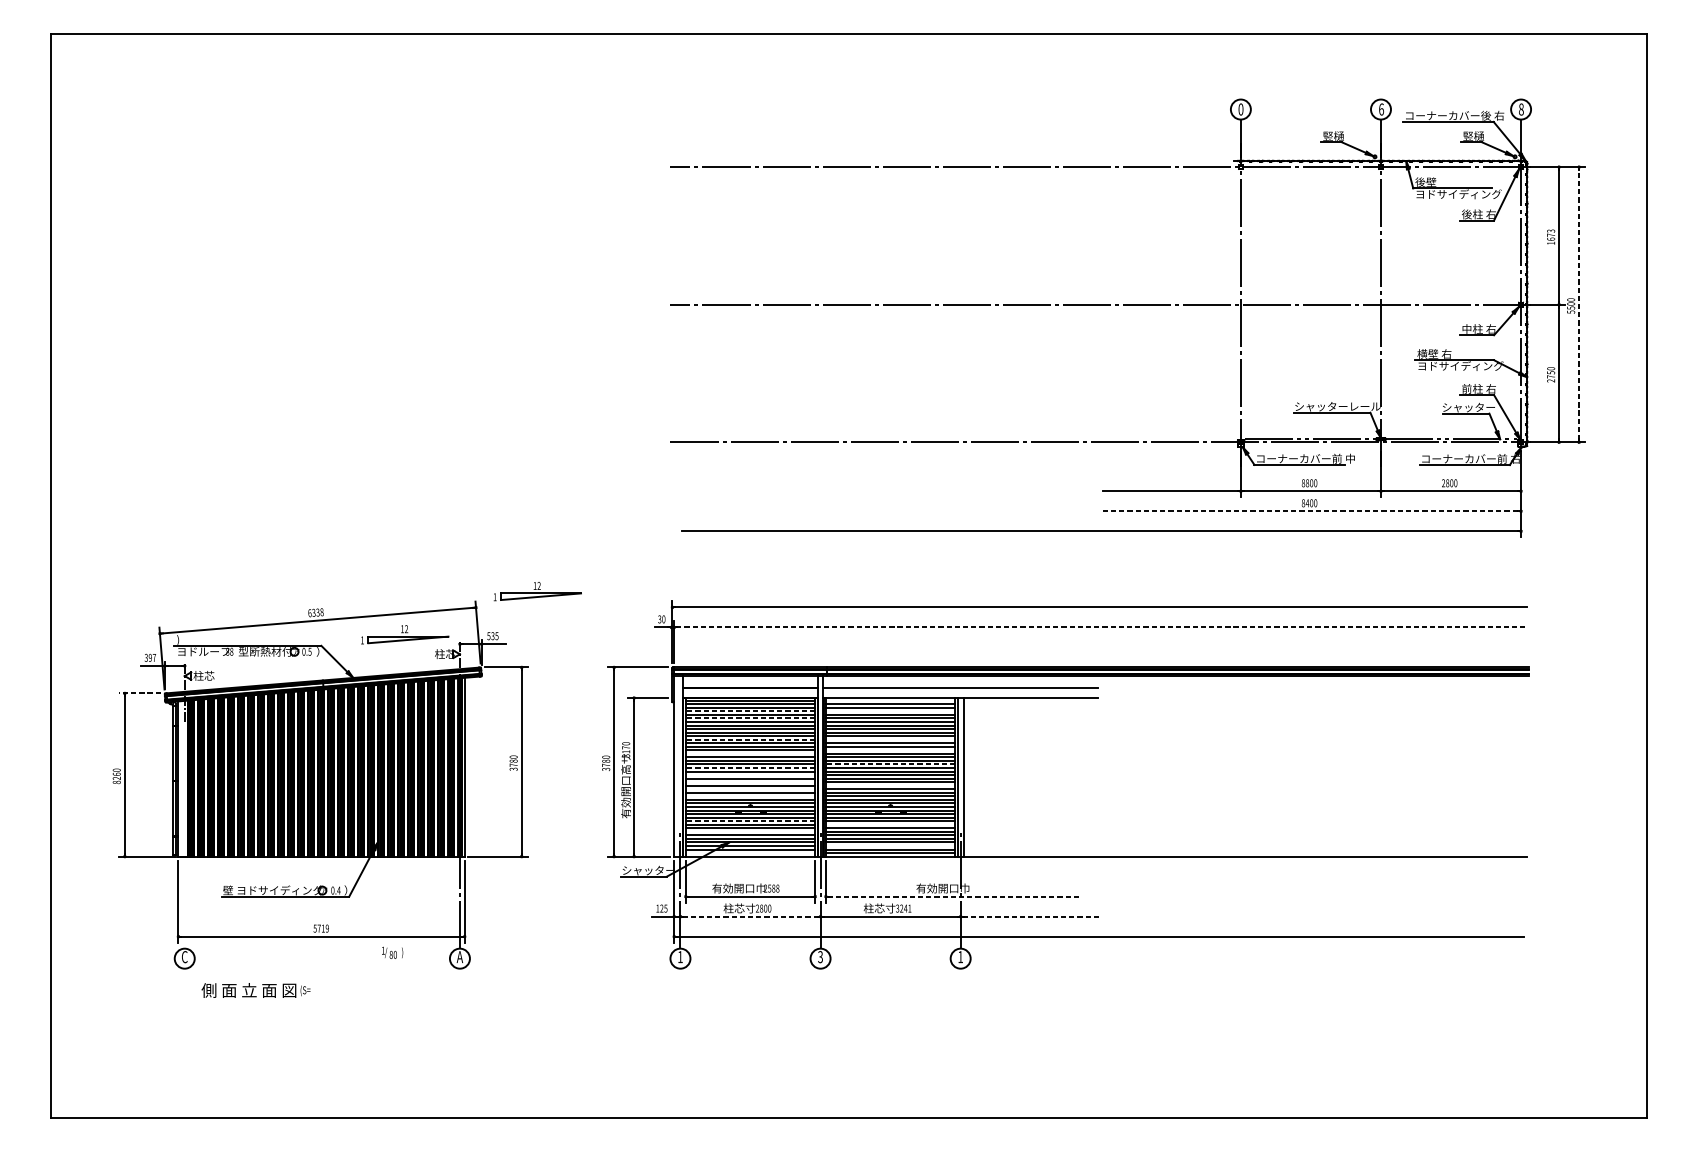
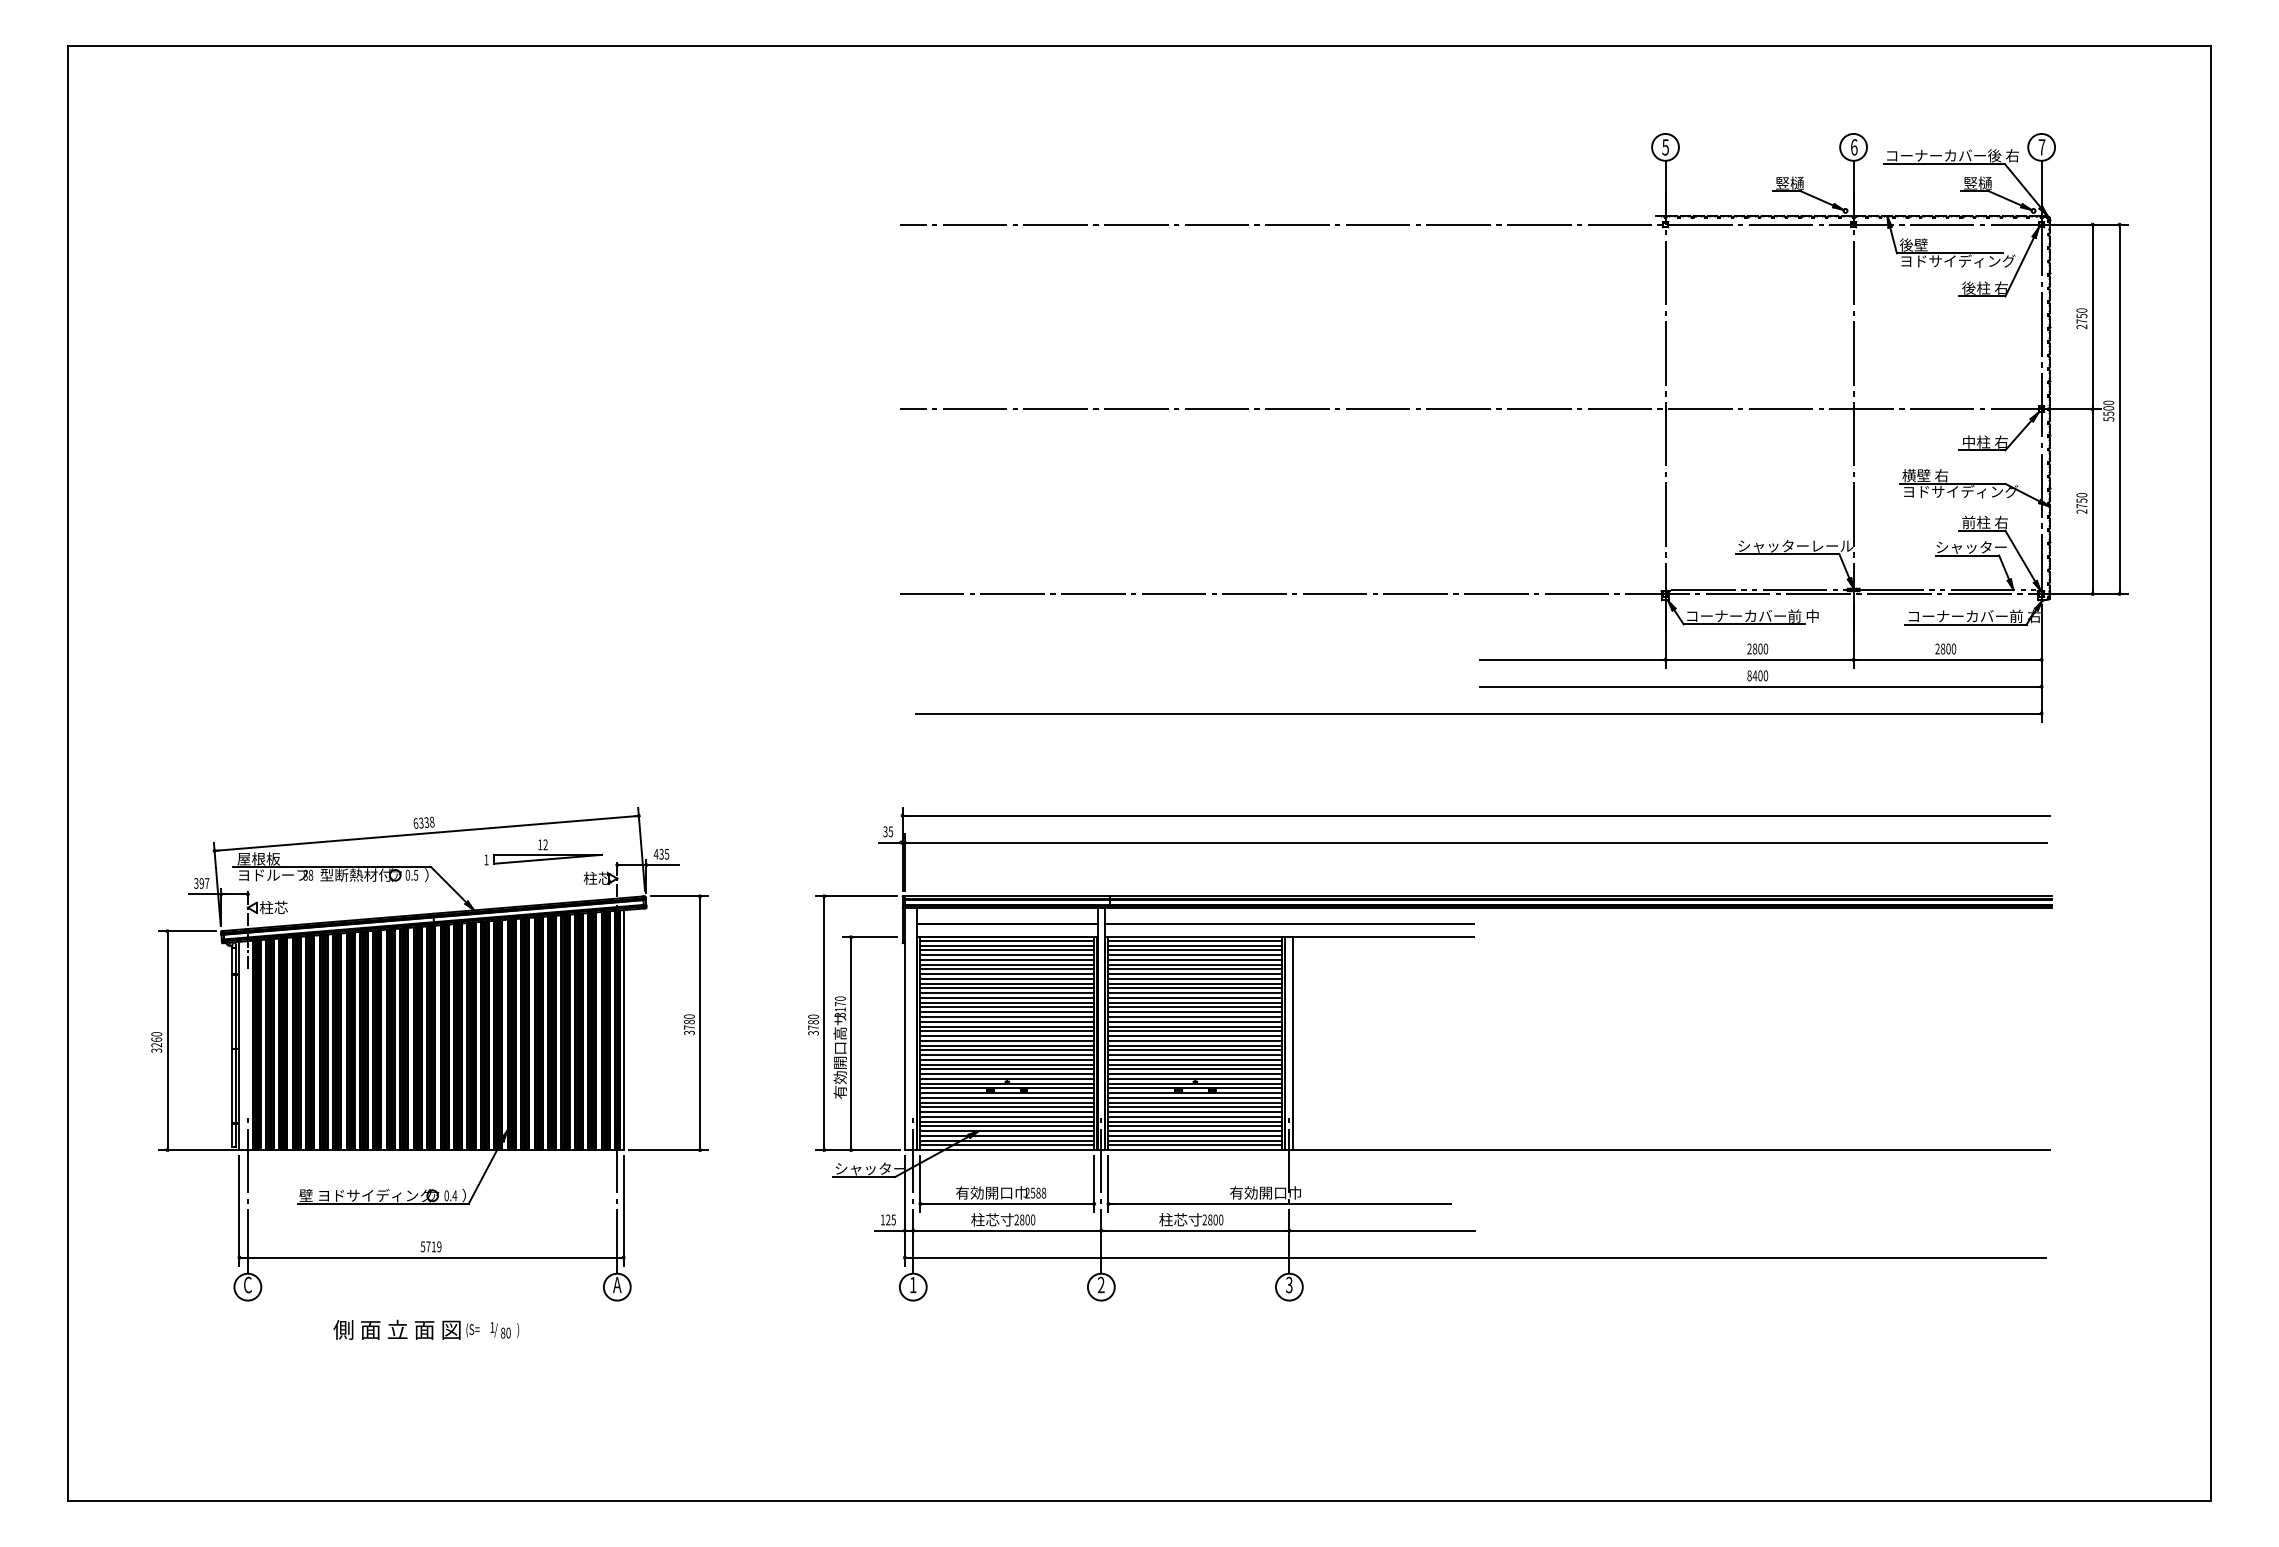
text: (1240, 109) -> (1665, 147), 0 -> 5
text: (1520, 109) -> (2041, 147), 8 -> 7
text: (1550, 237) -> (2081, 318), 1673 -> 2750
line: (1579, 304) -> (2119, 408), dashed -> solid
text: (1303, 482) -> (1749, 648), 8800 -> 2800
line: (1311, 511) -> (1760, 686), dashed -> solid
part: (537, 591) -> (721, 794), removed
text: (663, 619) -> (890, 831), 30 -> 35
line: (1100, 627) -> (1477, 842), dashed -> solid
text: (488, 636) -> (655, 854), 535 -> 435
text: (192, 639) -> (258, 858), ) -> 屋根板
line: (139, 693) -> (187, 931), dashed -> solid
line: (890, 700) -> (1195, 940), added
line: (750, 711) -> (1007, 955), dashed -> solid
line: (890, 711) -> (1195, 955), added
line: (750, 718) -> (1007, 964), dashed -> solid
line: (750, 739) -> (1007, 993), dashed -> solid
line: (890, 739) -> (1195, 993), added
line: (890, 750) -> (1195, 1007), added
line: (750, 754) -> (1007, 1012), added
line: (890, 764) -> (1195, 1026), dashed -> solid
line: (750, 768) -> (1007, 1031), dashed -> solid
line: (750, 774) -> (1007, 1040), added
text: (116, 782) -> (156, 1050), 8260 -> 3260
line: (750, 782) -> (1007, 1050), added
line: (890, 786) -> (1195, 1055), added
line: (750, 789) -> (1007, 1059), added
line: (750, 796) -> (1007, 1069), added
line: (750, 821) -> (1007, 1102), dashed -> solid
line: (890, 824) -> (1195, 1107), added
line: (750, 831) -> (1007, 1116), added
line: (890, 845) -> (1195, 1135), added
line: (750, 853) -> (1007, 1145), added
line: (184, 889) -> (247, 1194), added
line: (954, 896) -> (1281, 1203), dashed -> solid
text: (903, 908) -> (1212, 1219), 3241 -> 2800
line: (750, 916) -> (1007, 1230), dashed -> solid
line: (1030, 916) -> (1383, 1230), dashed -> solid
text: (392, 952) -> (504, 1330), moved
text: (960, 956) -> (1289, 1284), 1 -> 3
text: (819, 957) -> (1100, 1285), 3 -> 2
text: (255, 990) -> (406, 1329), moved

